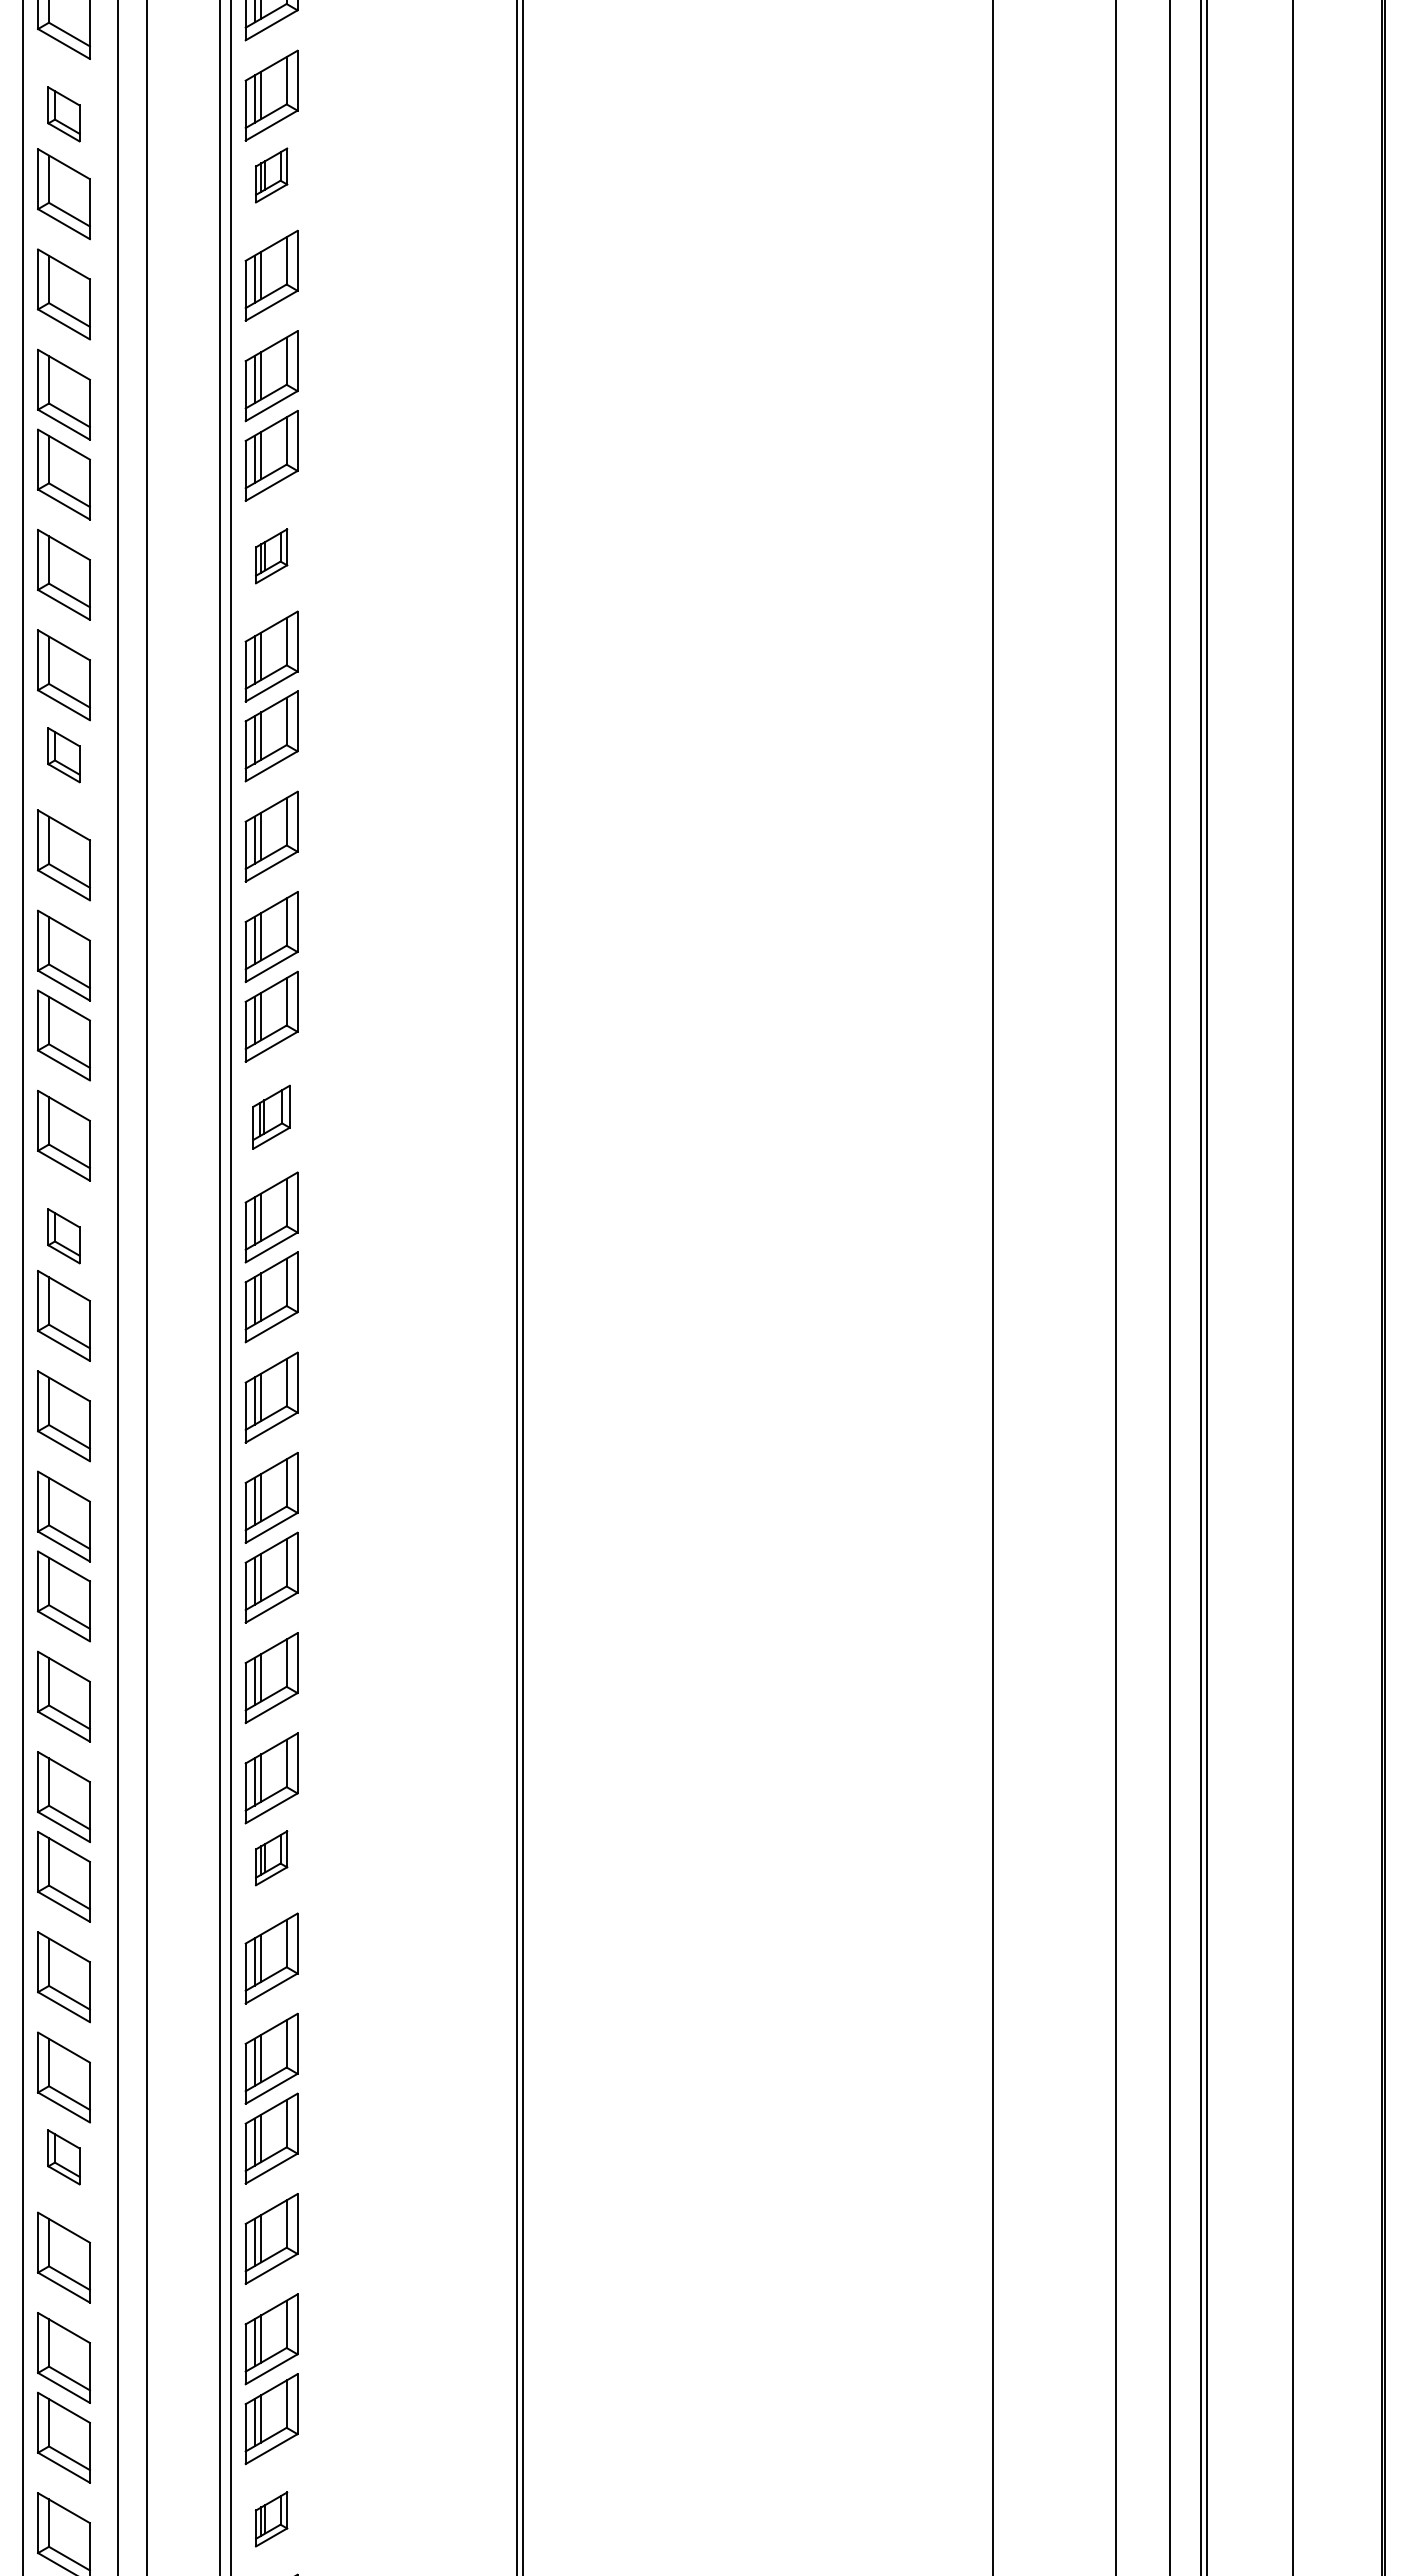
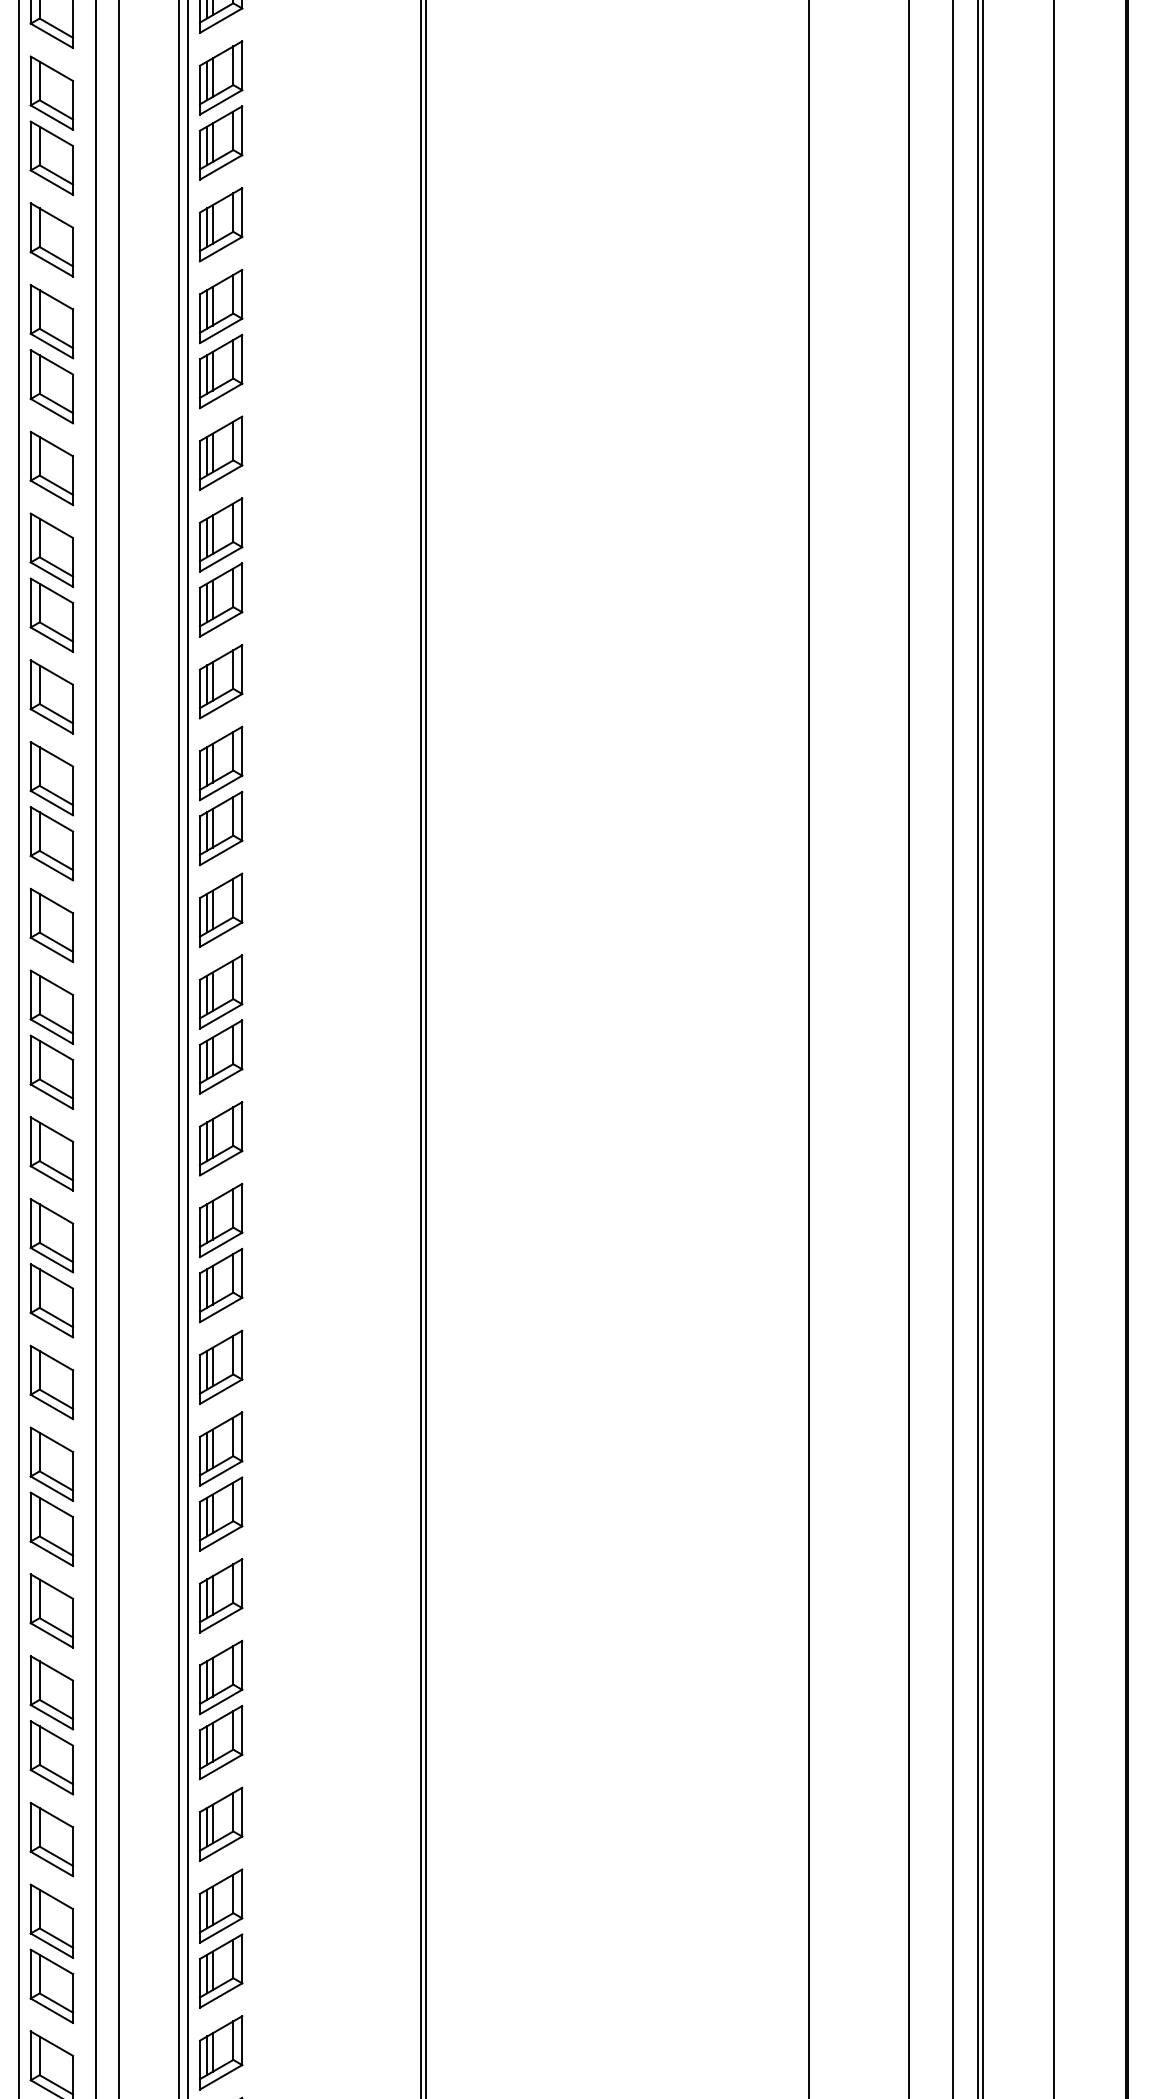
part: (63, 114) -> (51, 93), size x1.67
part: (271, 175) -> (220, 143), size x1.67
part: (271, 556) -> (220, 453), size x1.67
part: (63, 755) -> (51, 615), size x1.67
part: (271, 1117) -> (220, 910), size x1.43
part: (63, 1236) -> (51, 1007), size x1.67
part: (271, 1858) -> (220, 1514), size x1.67
part: (63, 2157) -> (51, 1757), size x1.67
part: (271, 2519) -> (220, 2052), size x1.67

